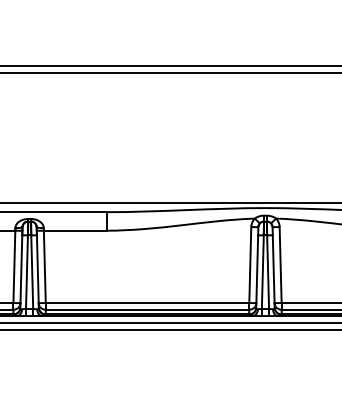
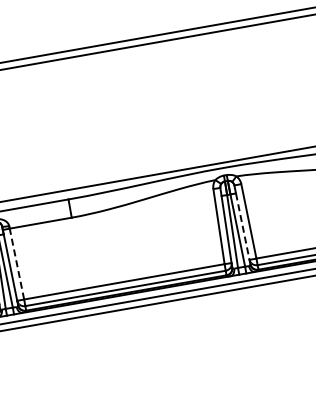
line: (44, 266) -> (16, 263), solid -> dashed
line: (273, 269) -> (242, 226), solid -> dashed

